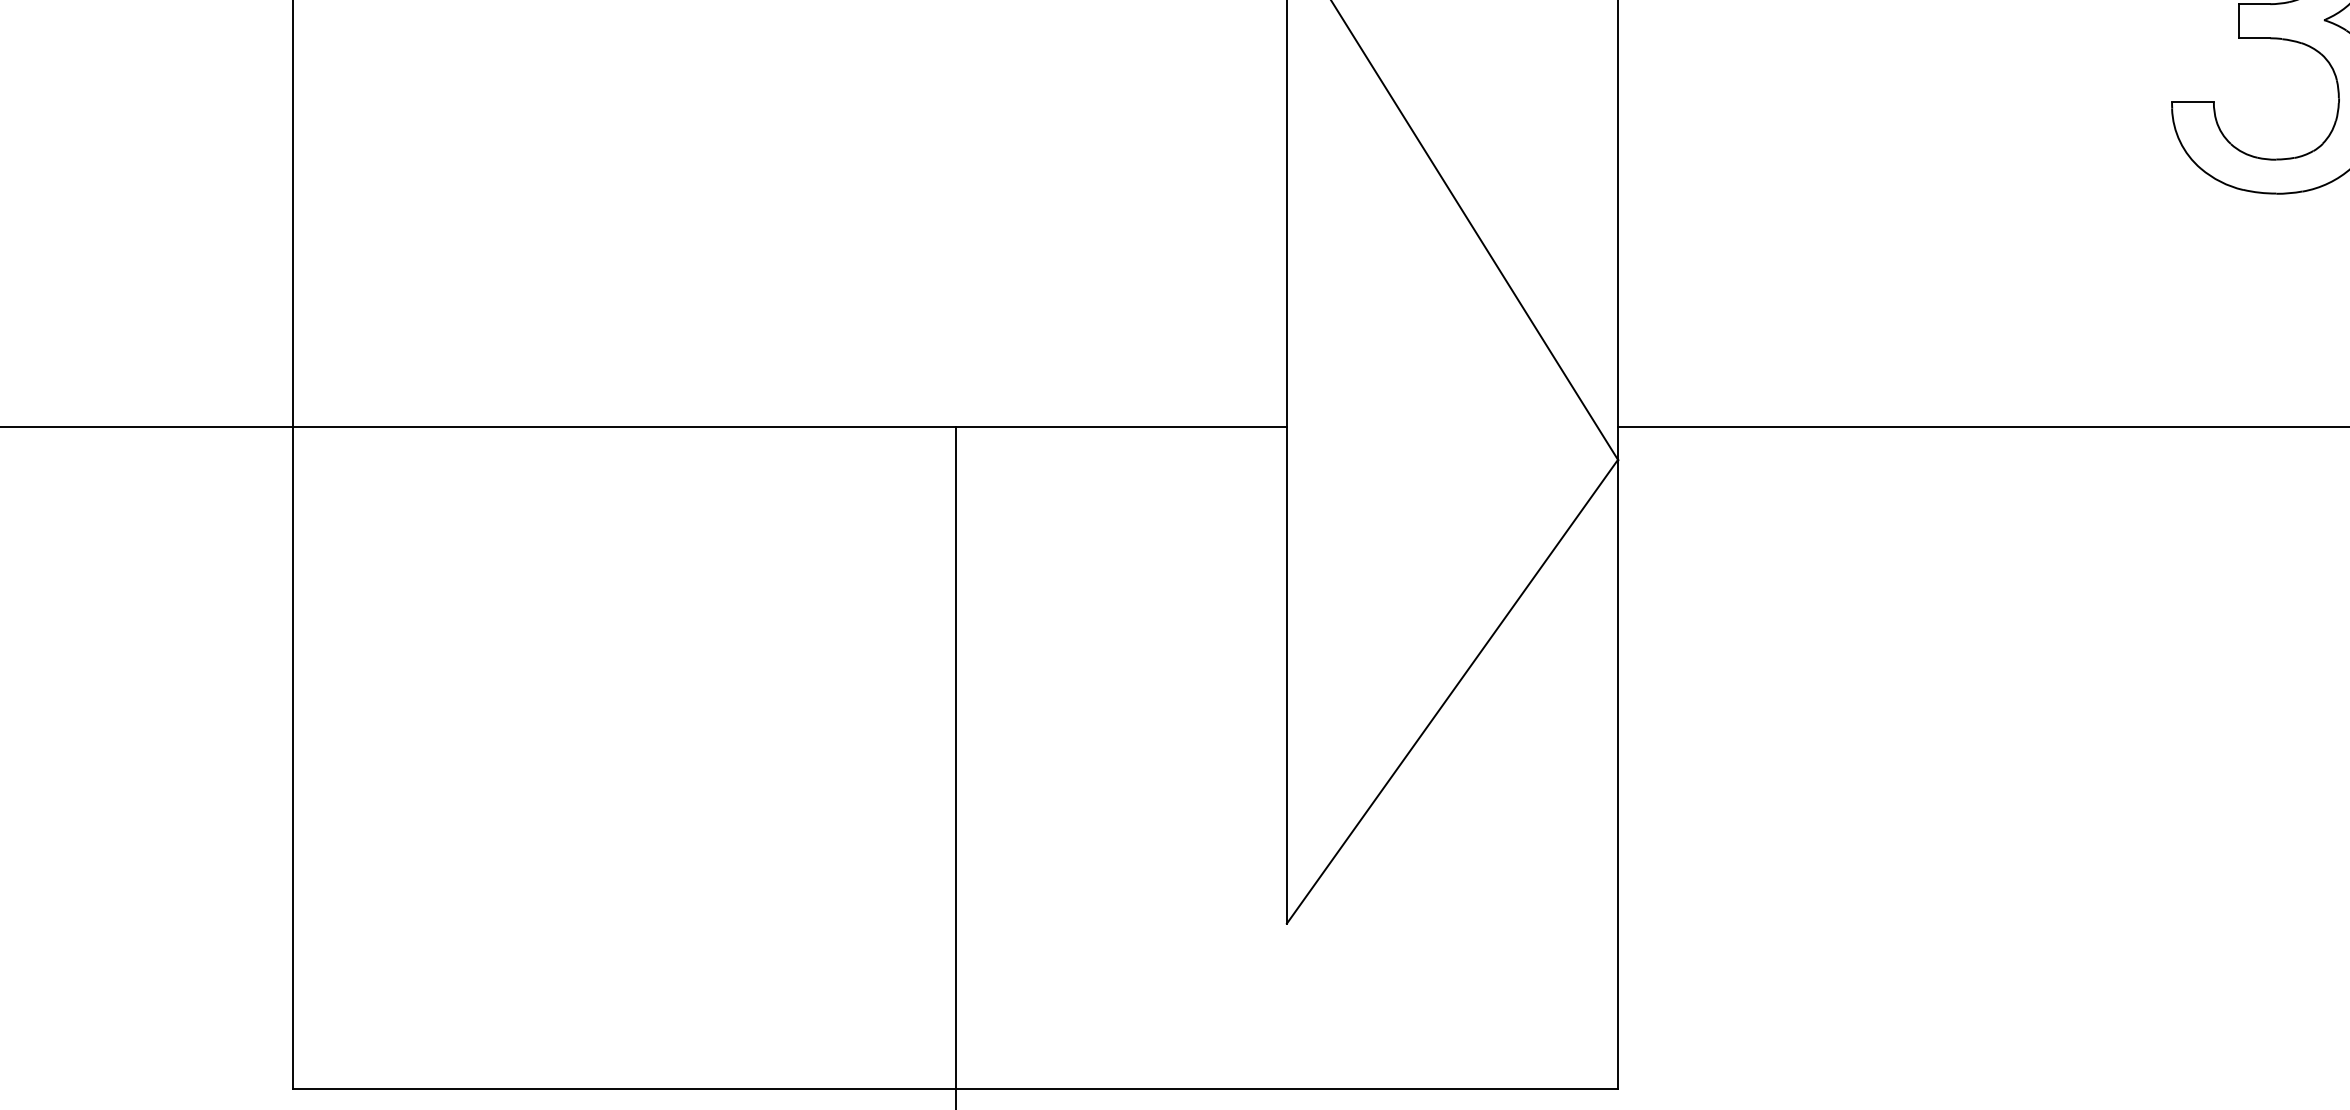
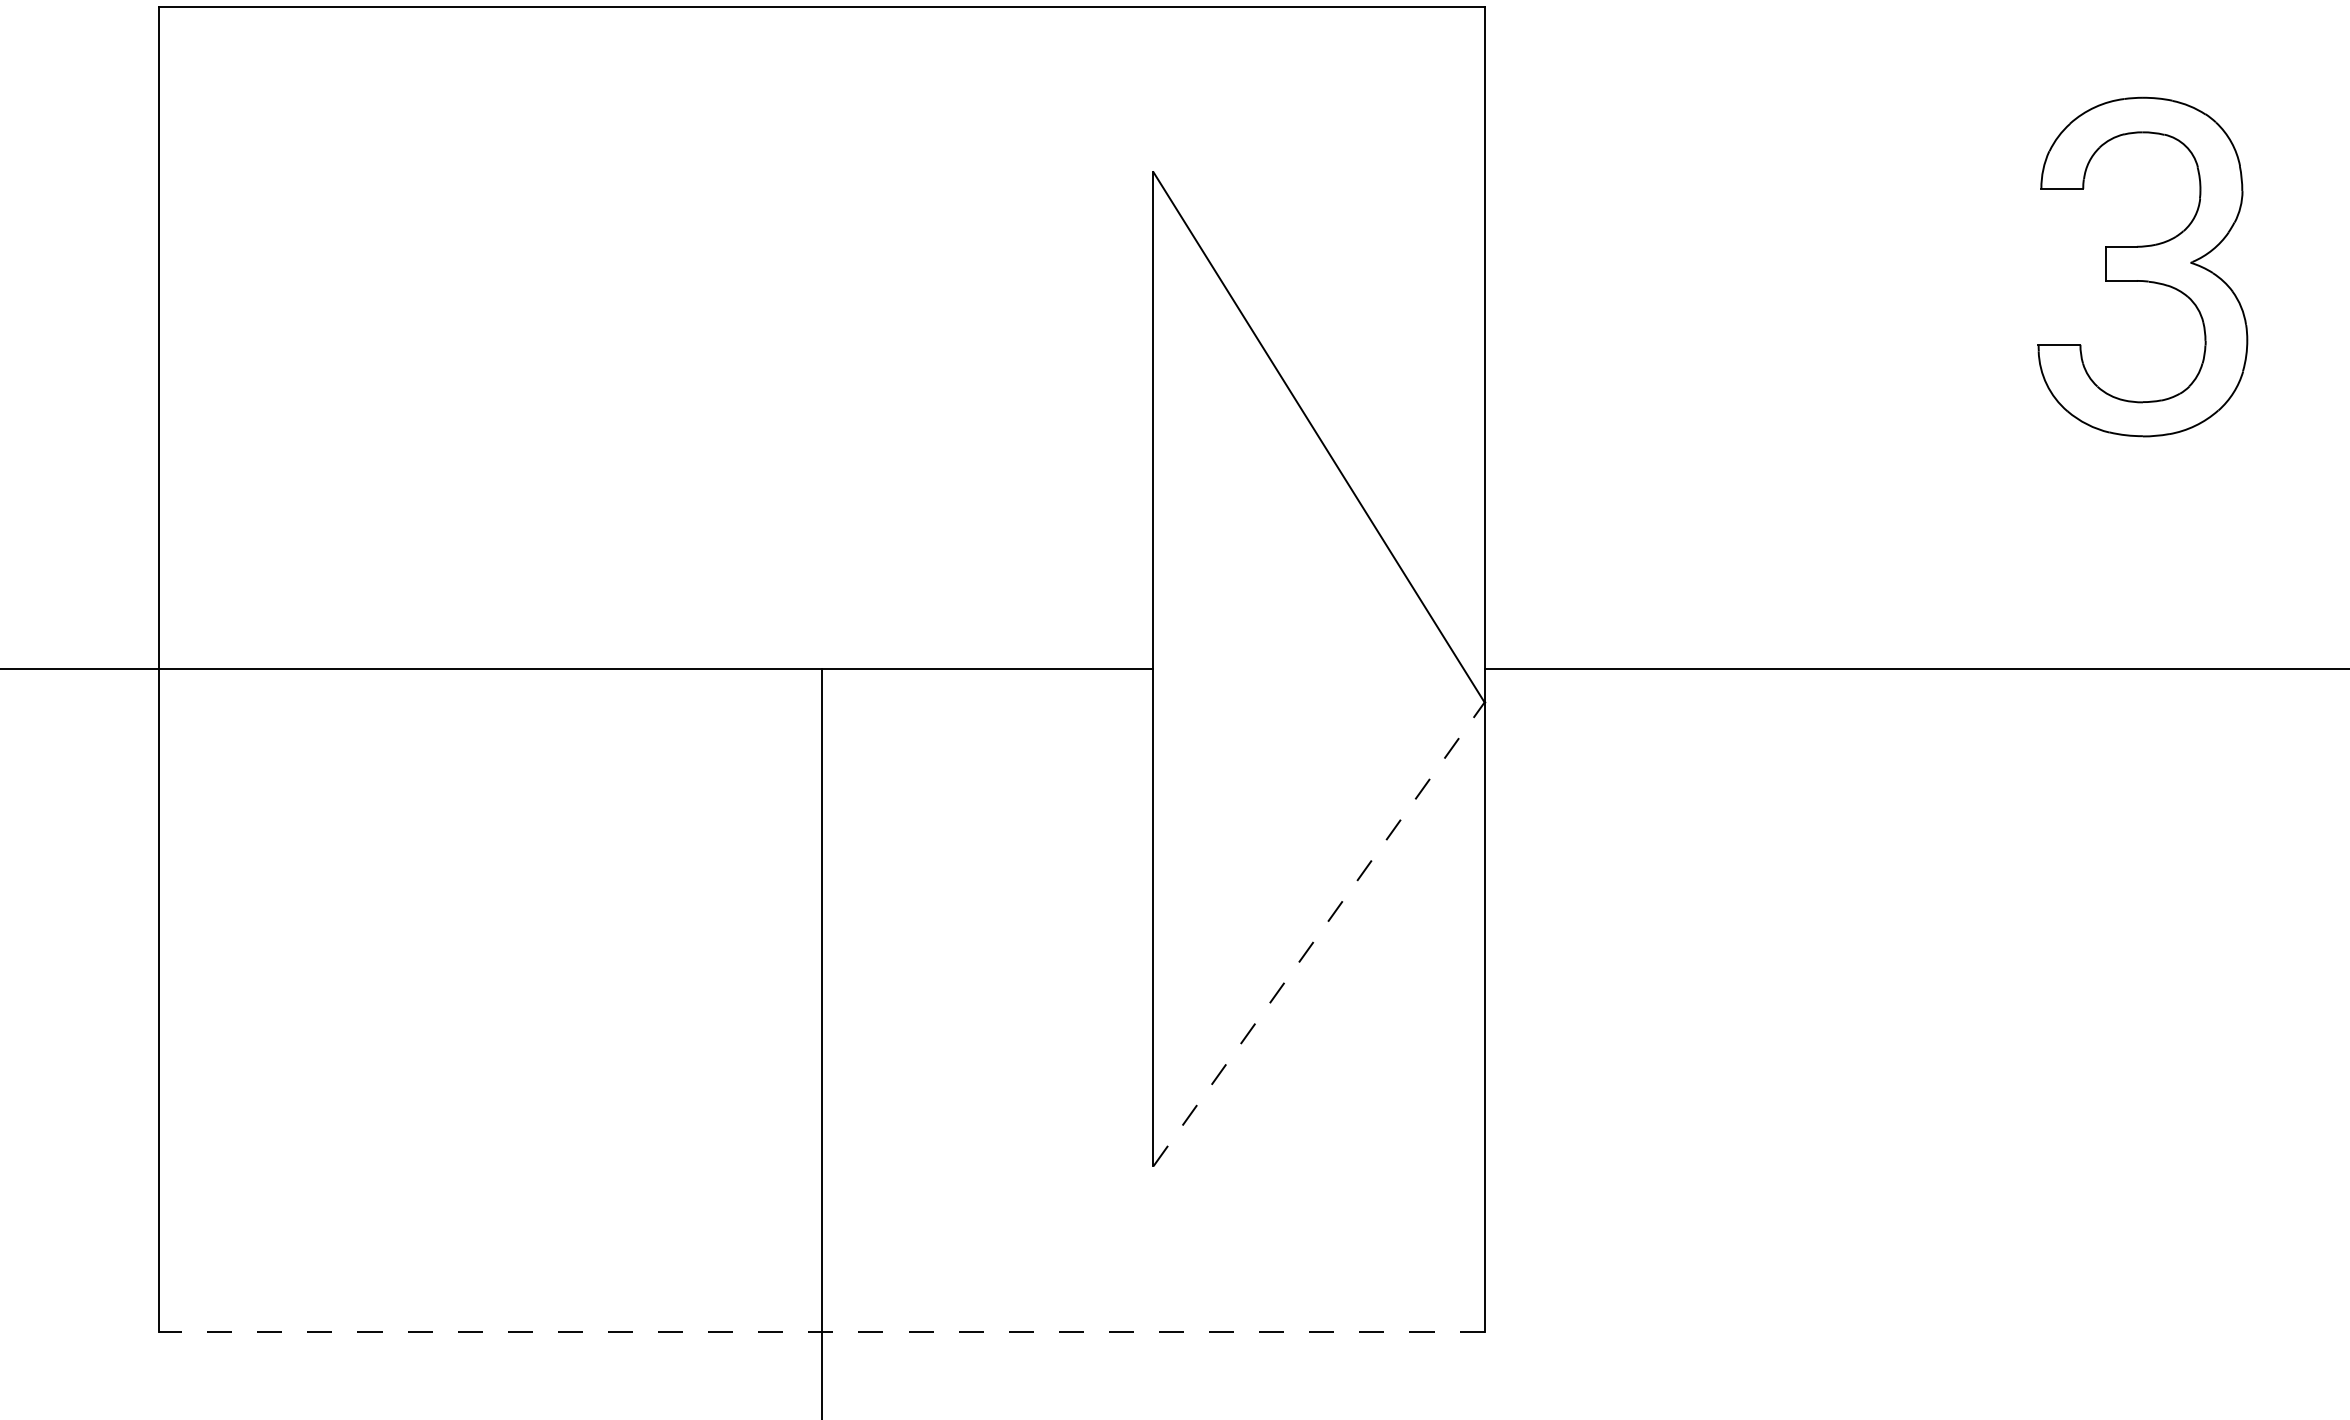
line: (1452, 691) -> (1319, 934), solid -> dashed
line: (954, 1088) -> (821, 1331), solid -> dashed

